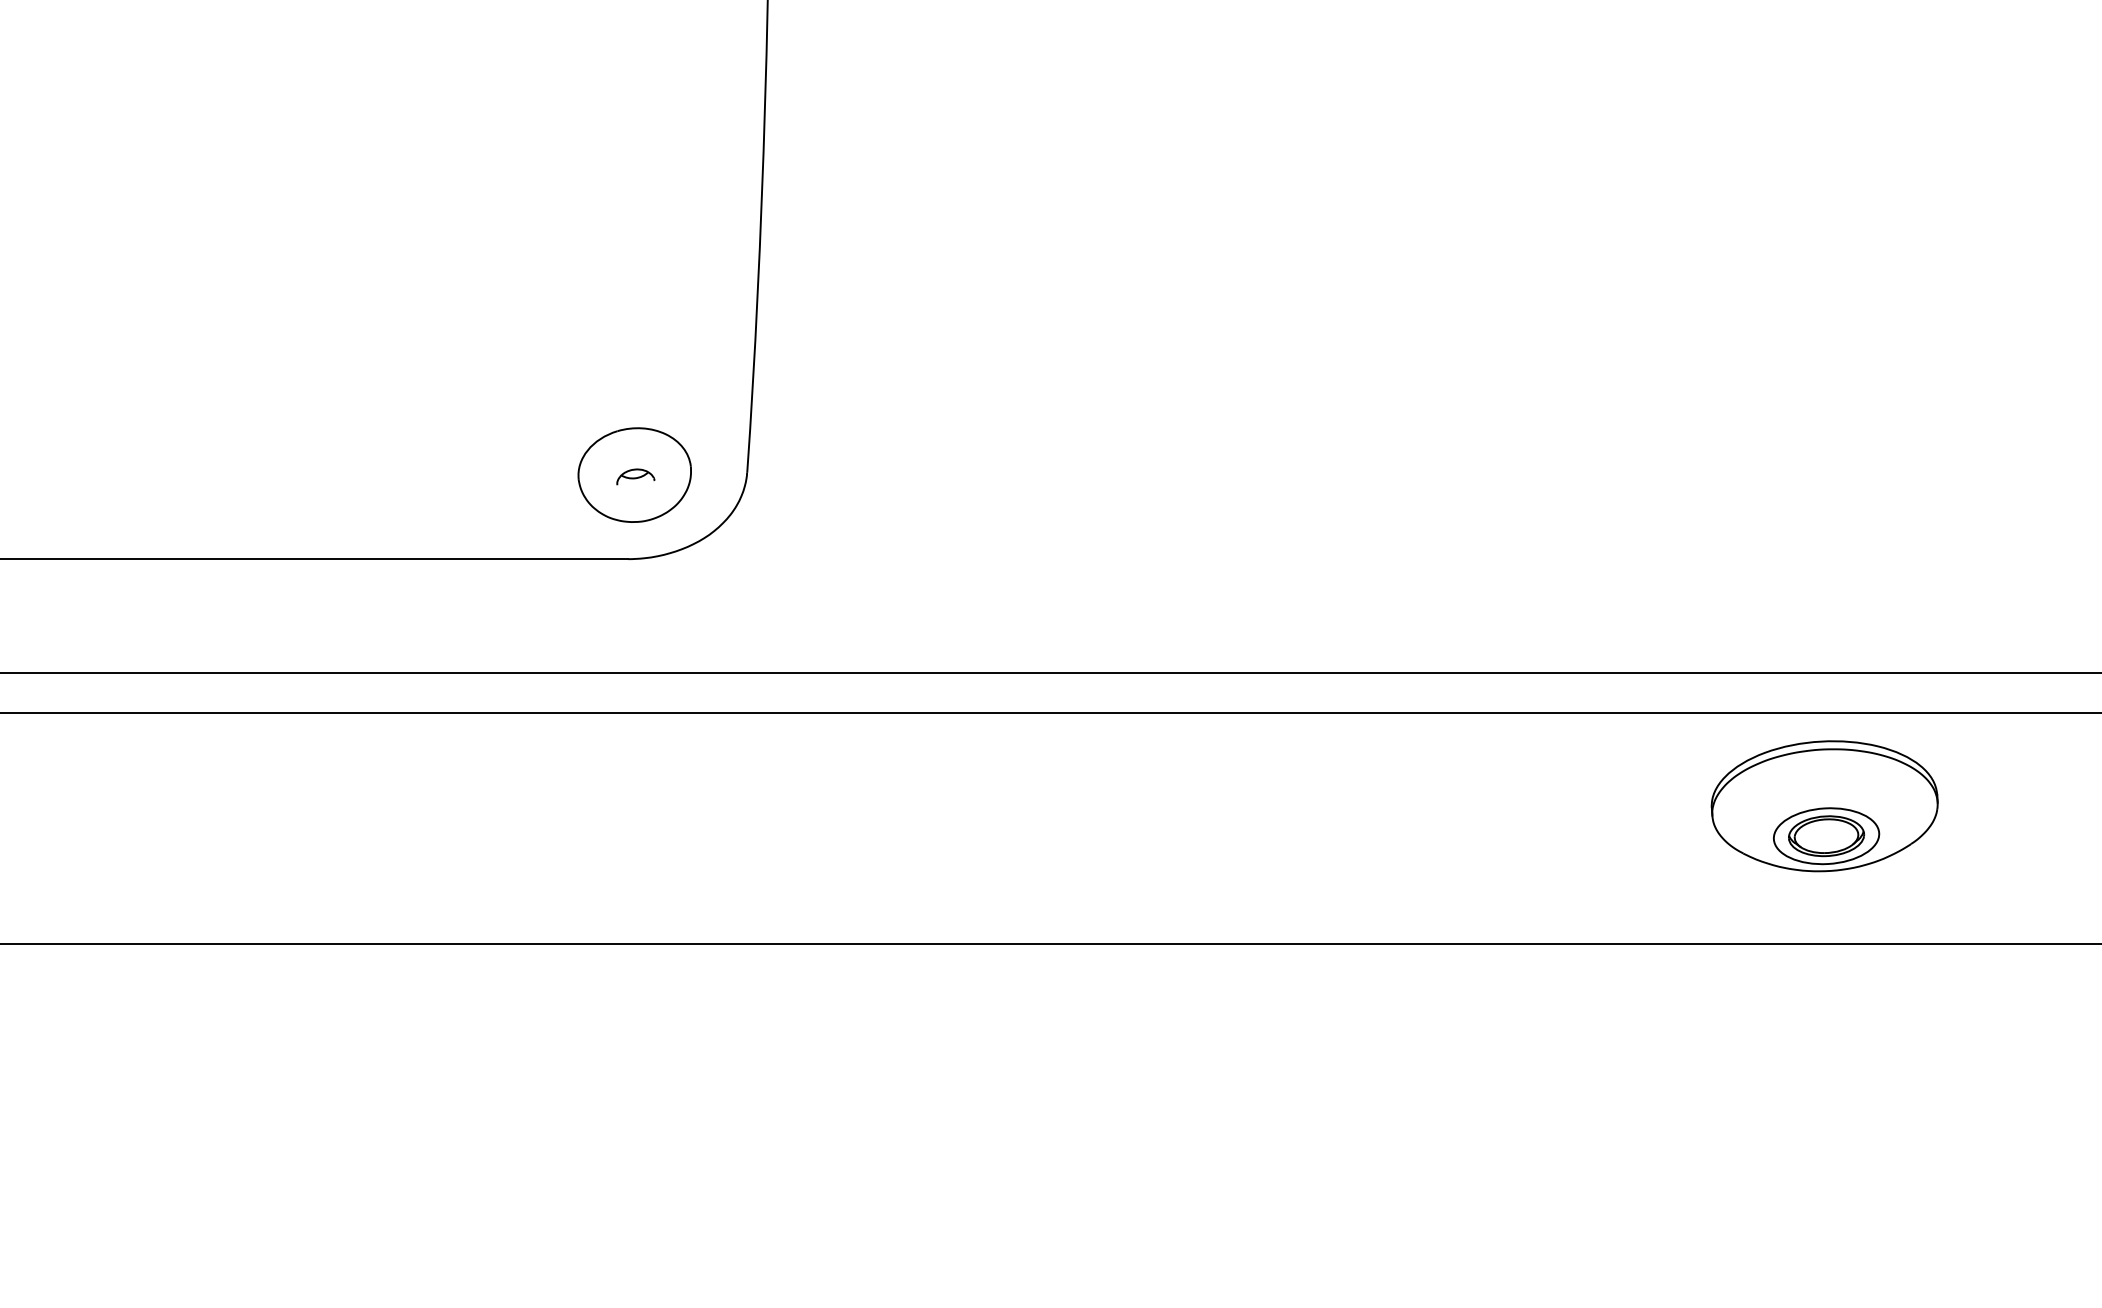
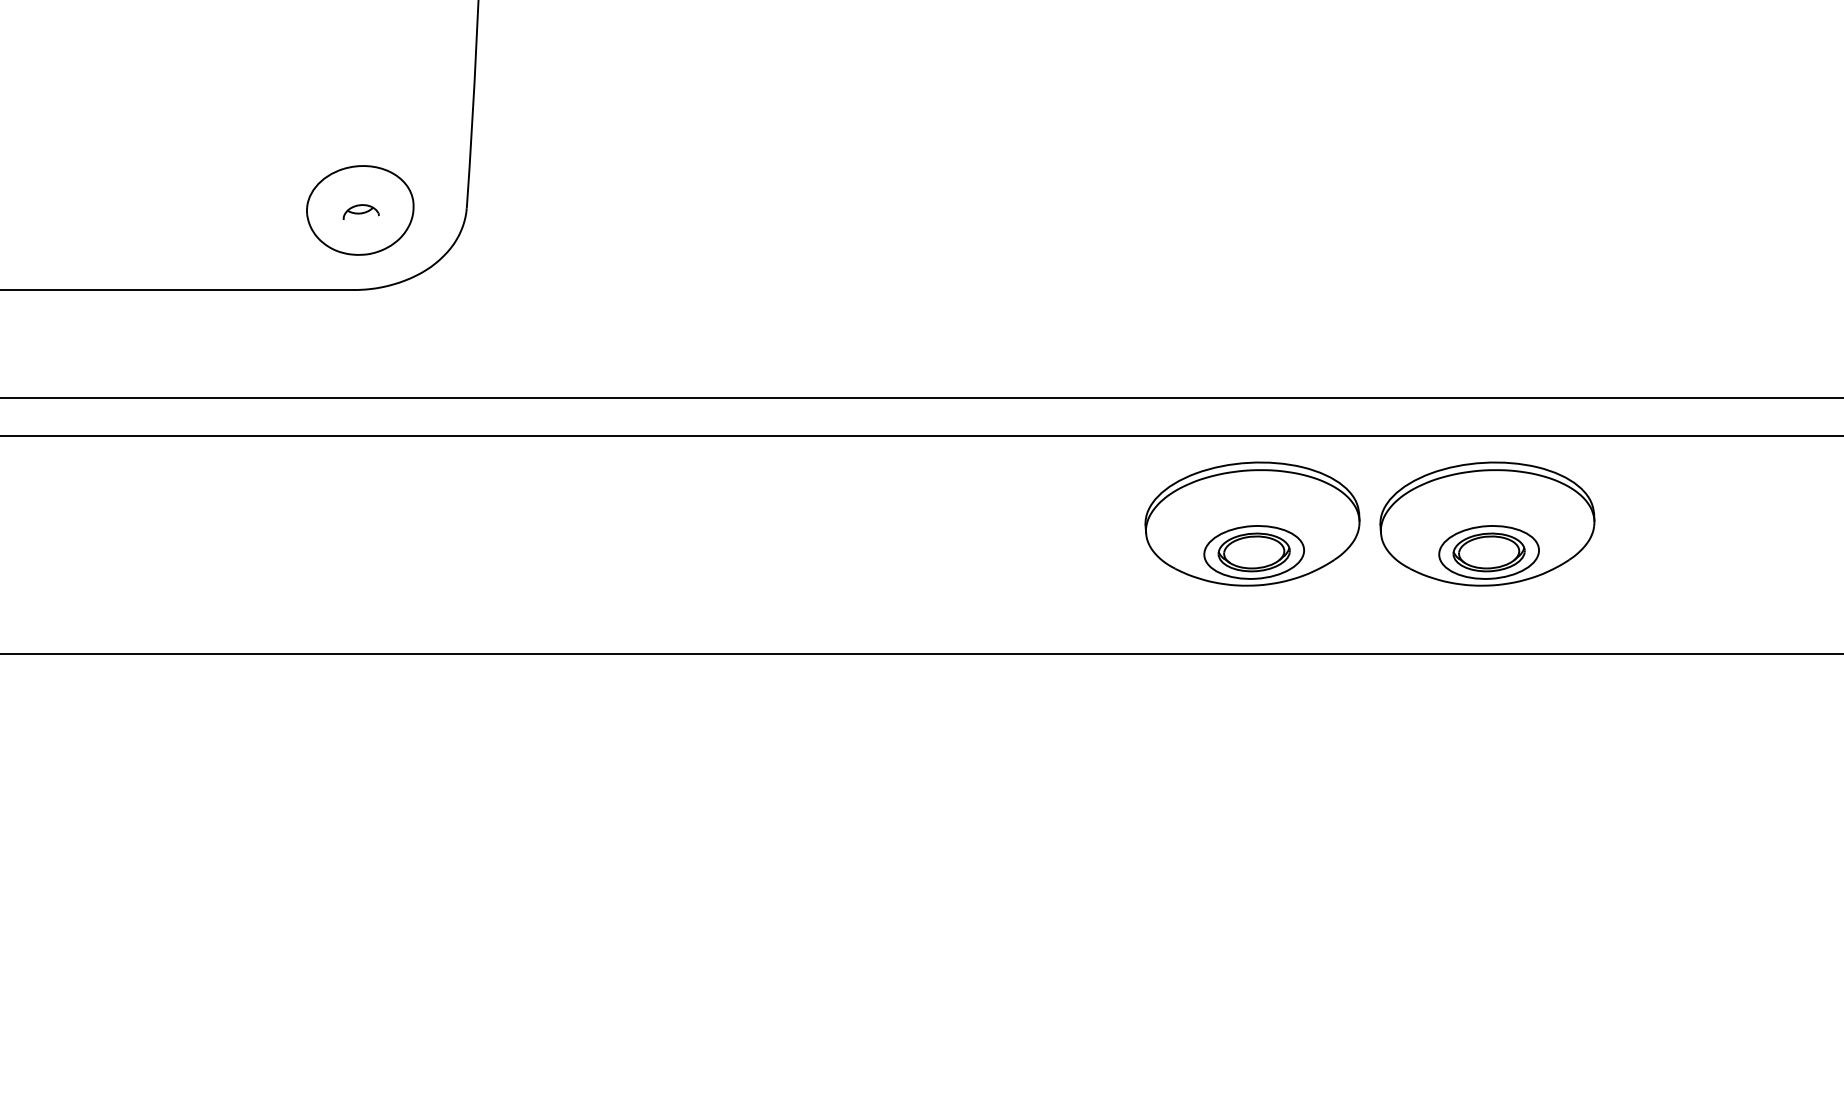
part: (1576, 806) -> (1252, 524), added

